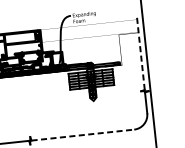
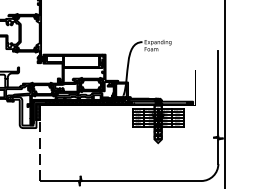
line: (140, 52) -> (218, 93), dashed -> solid
line: (82, 135) -> (141, 181), dashed -> solid

